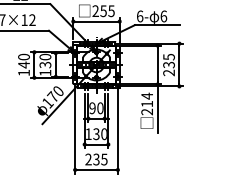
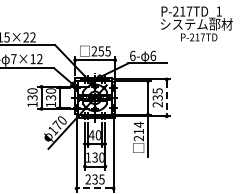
text: (23, 64) -> (32, 97), 140 -> 130
line: (179, 64) -> (166, 97), solid -> dashed
text: (92, 108) -> (91, 135), 90 -> 40
line: (96, 169) -> (95, 188), solid -> dashed

